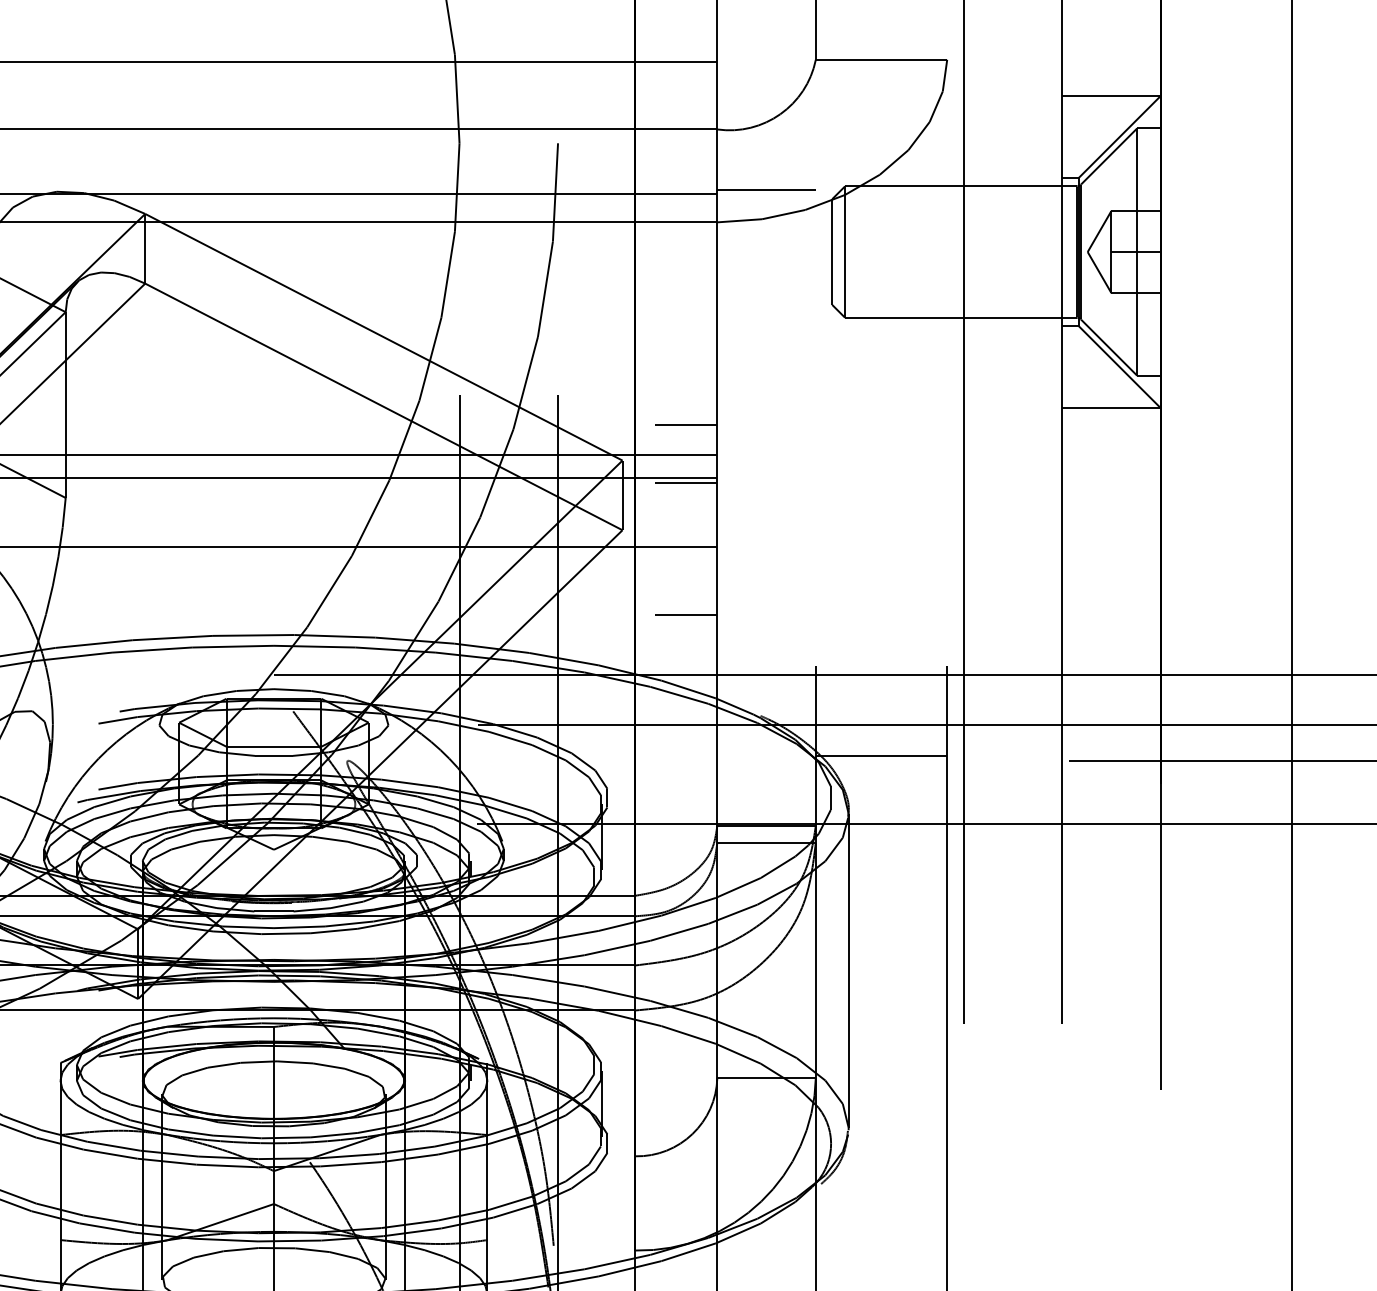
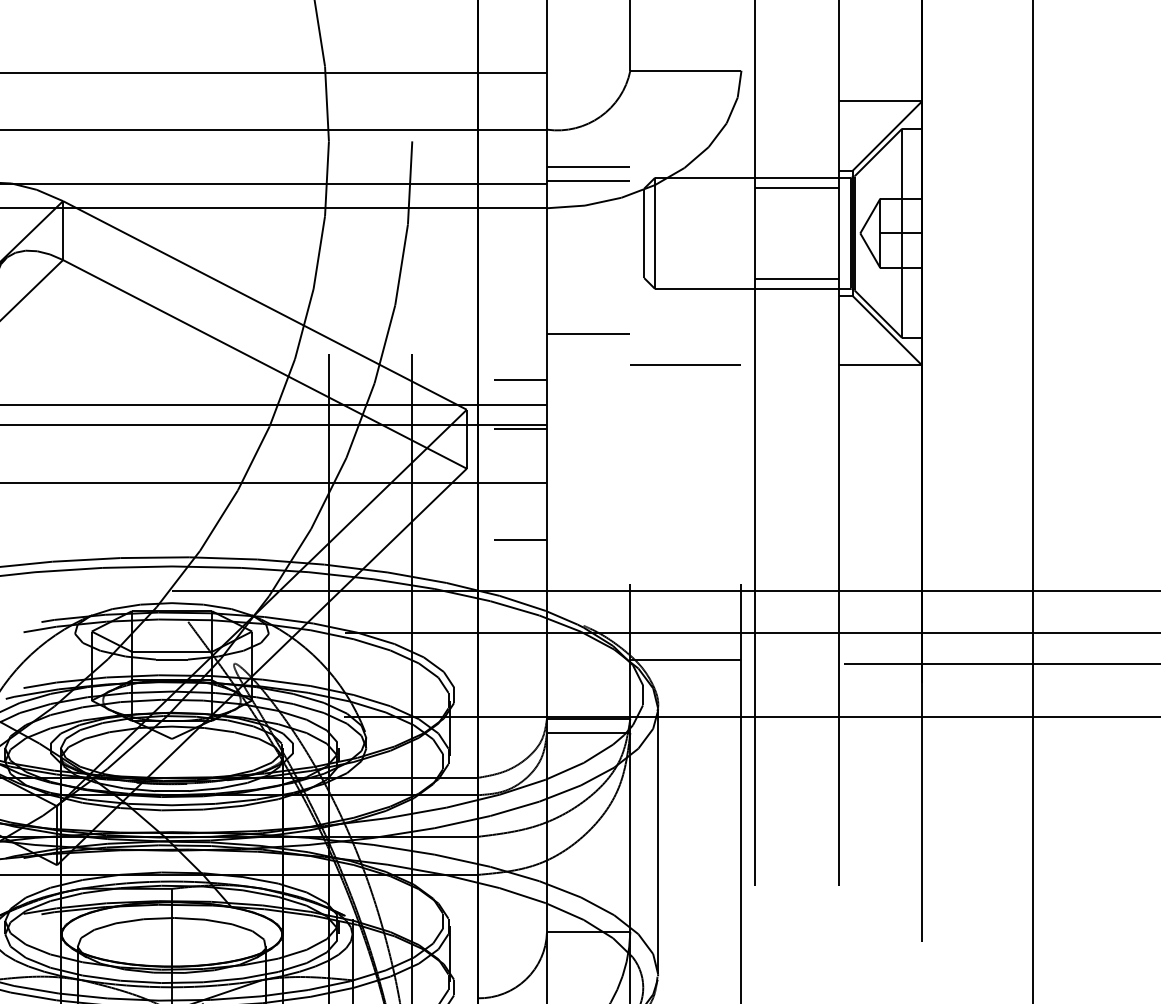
line: (766, 173) -> (588, 166), added
line: (1012, 197) -> (796, 187), added
line: (1012, 306) -> (796, 279), added
line: (766, 371) -> (588, 334), added
line: (881, 407) -> (685, 364), added

